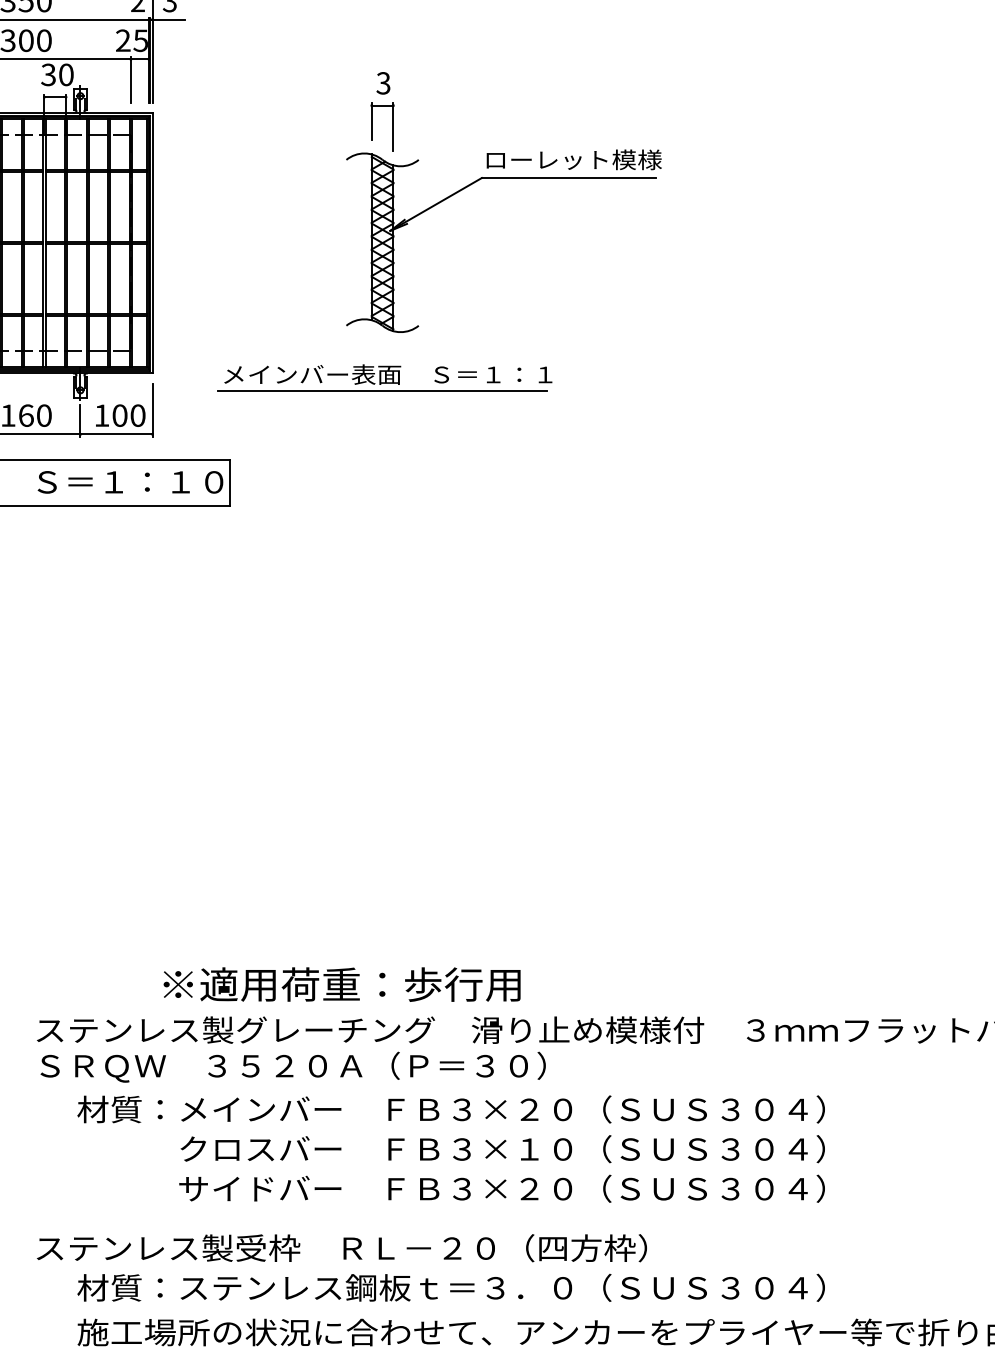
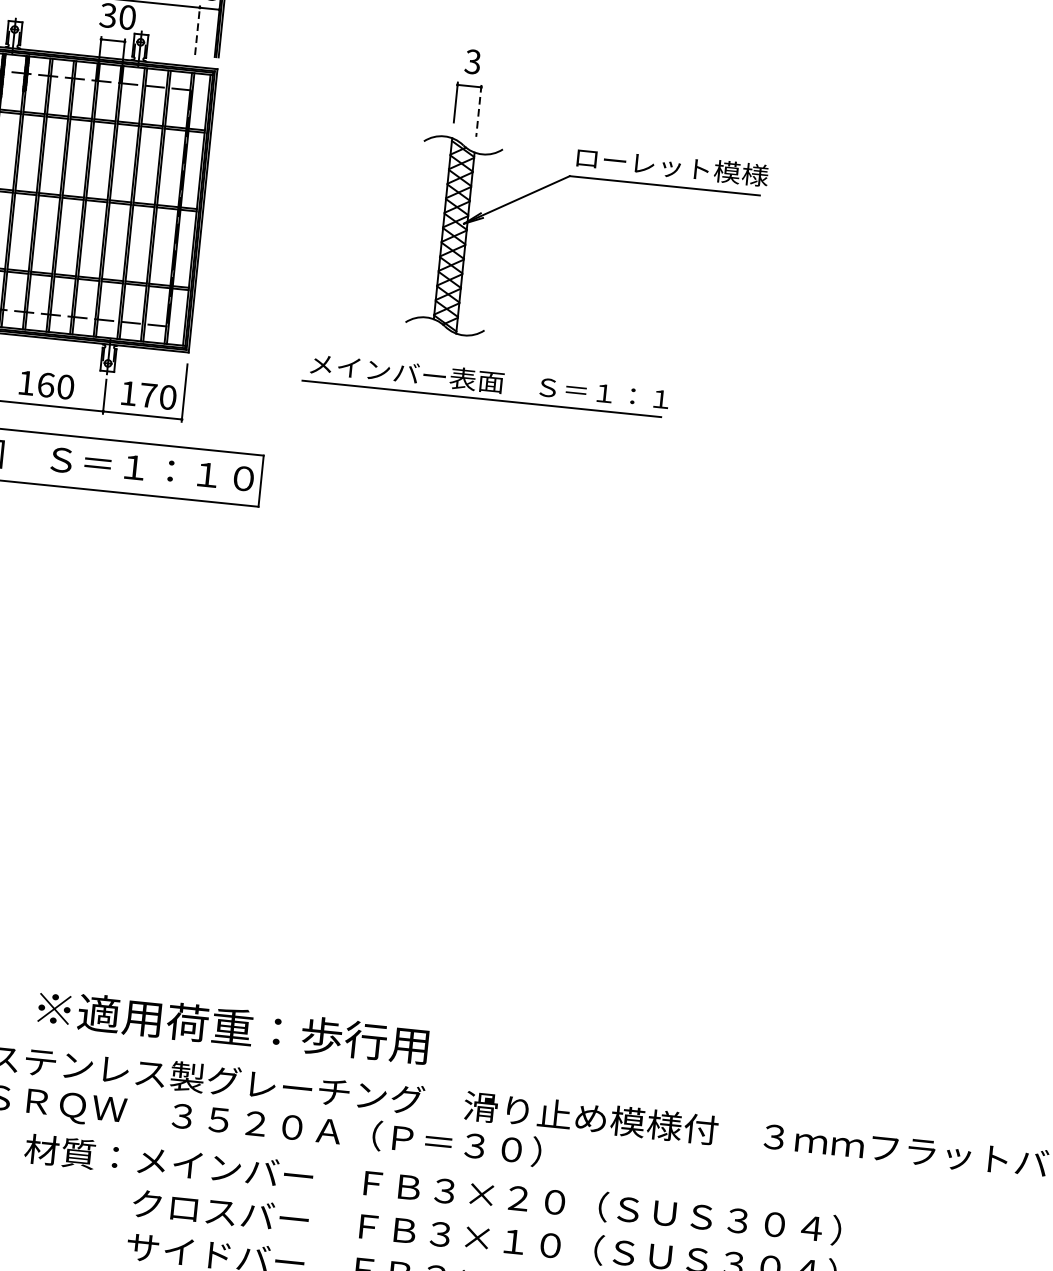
line: (130, 79) -> (197, 29), solid -> dashed
line: (393, 127) -> (478, 111), solid -> dashed
part: (384, 377) -> (485, 384), moved
text: (119, 415) -> (147, 395), 100 -> 170
text: (341, 984) -> (232, 1026), moved

